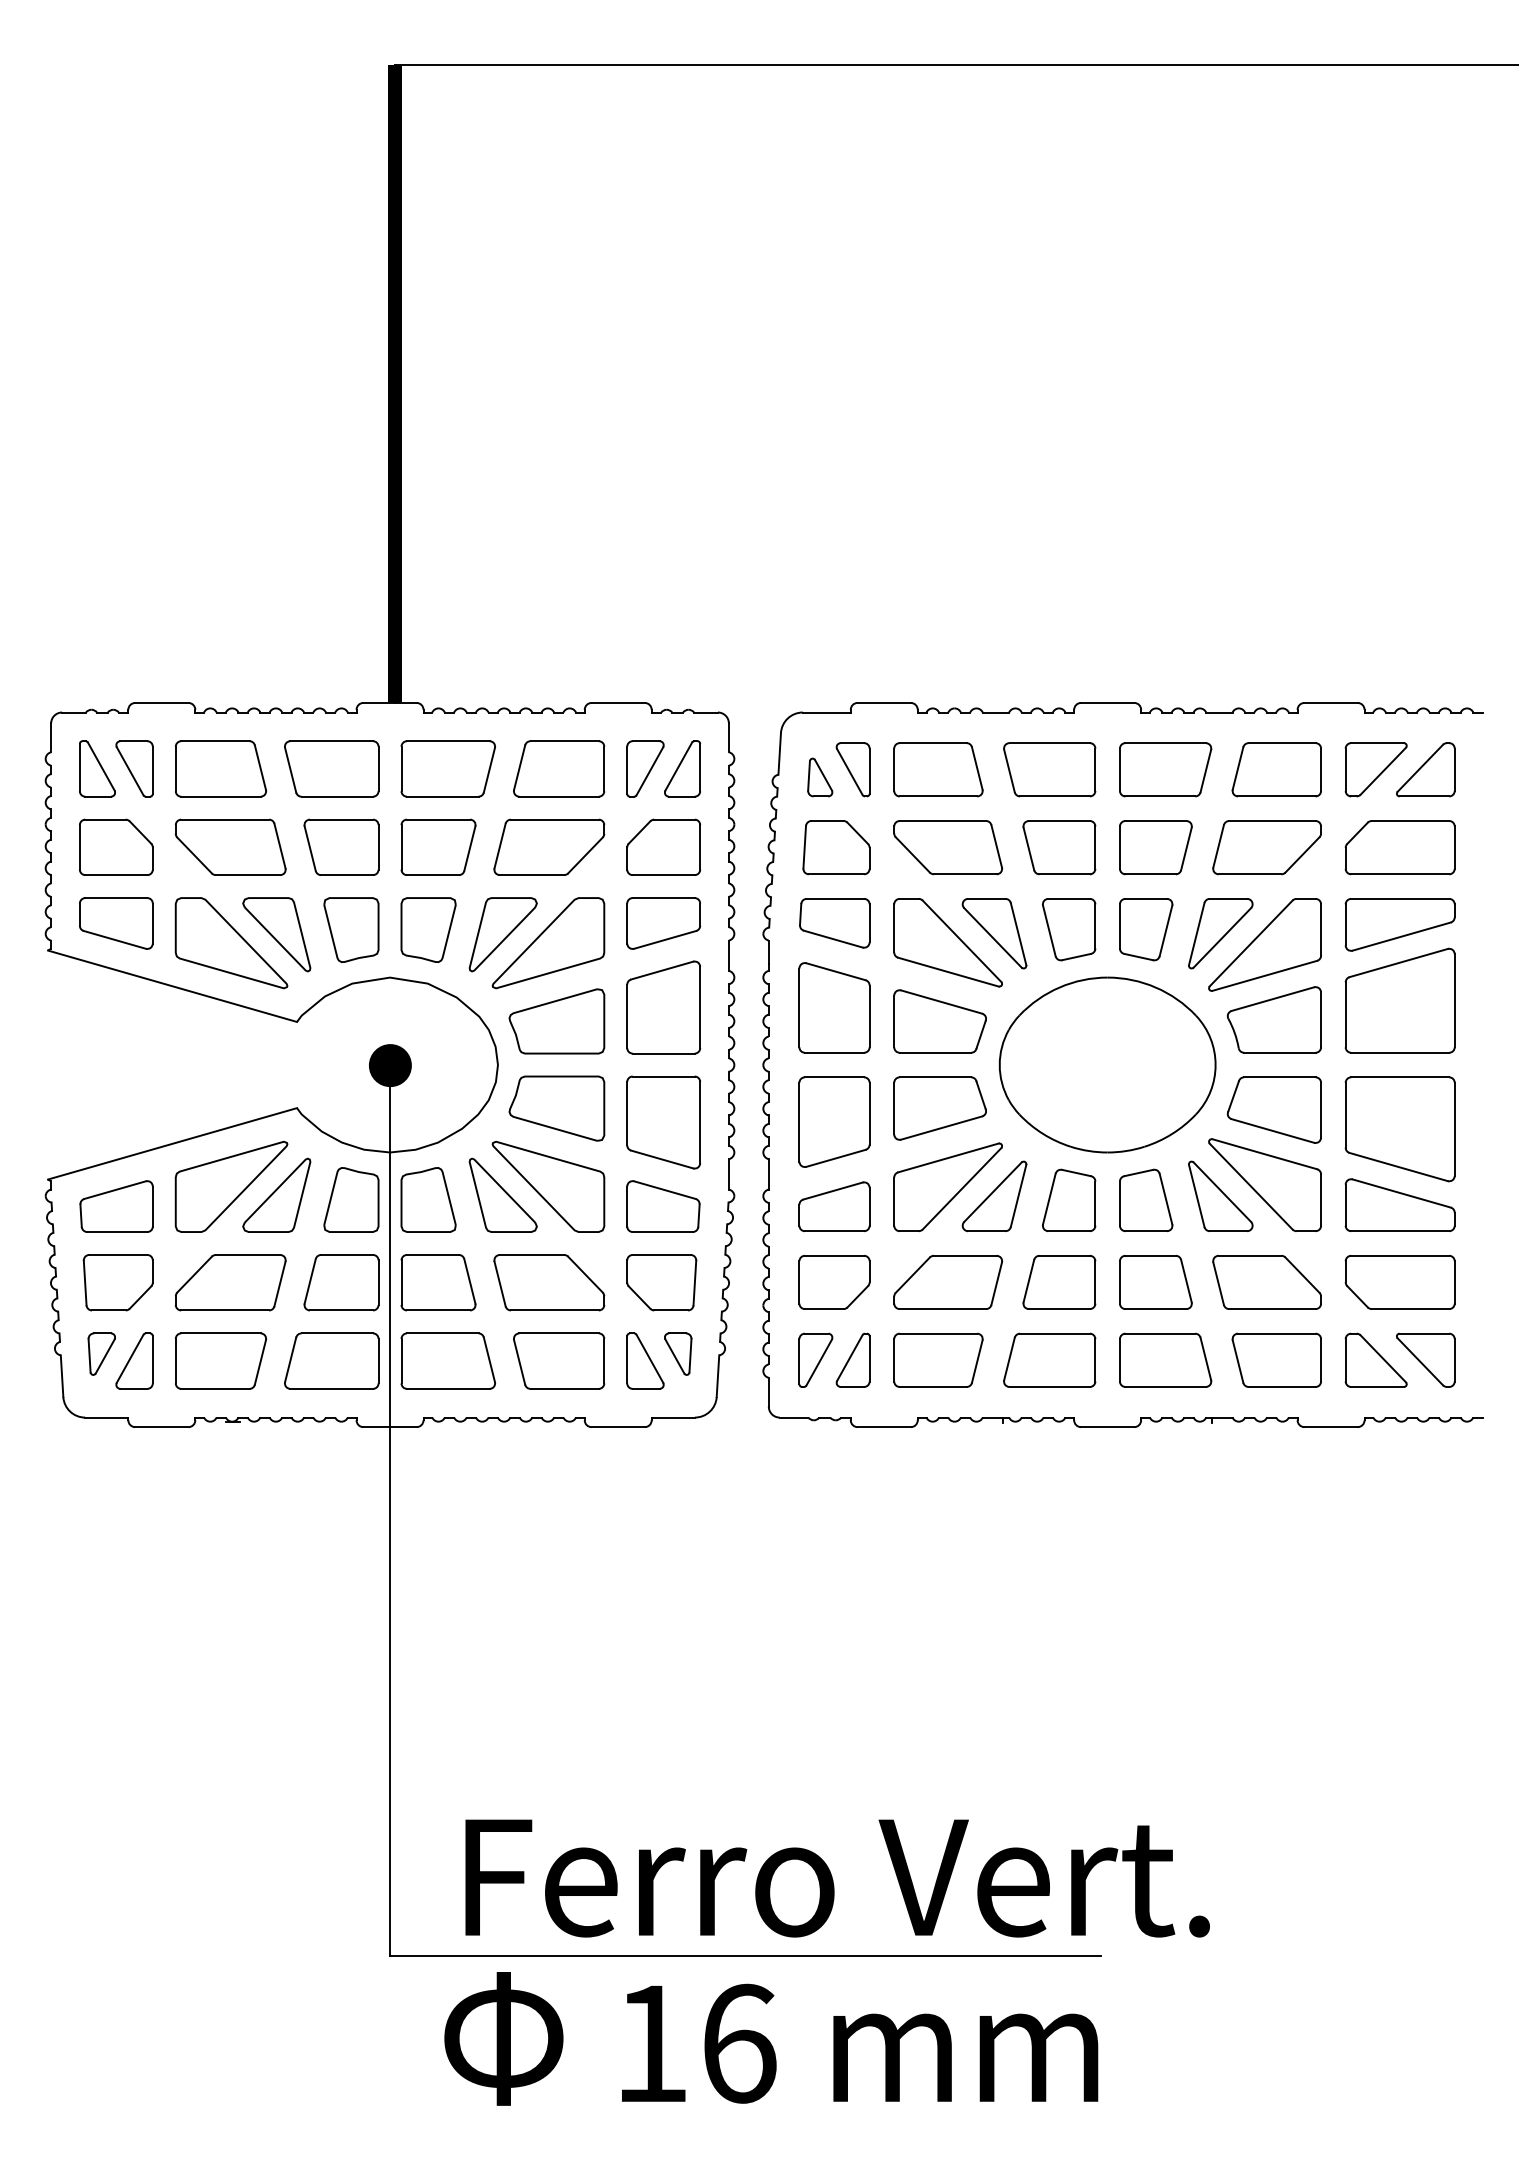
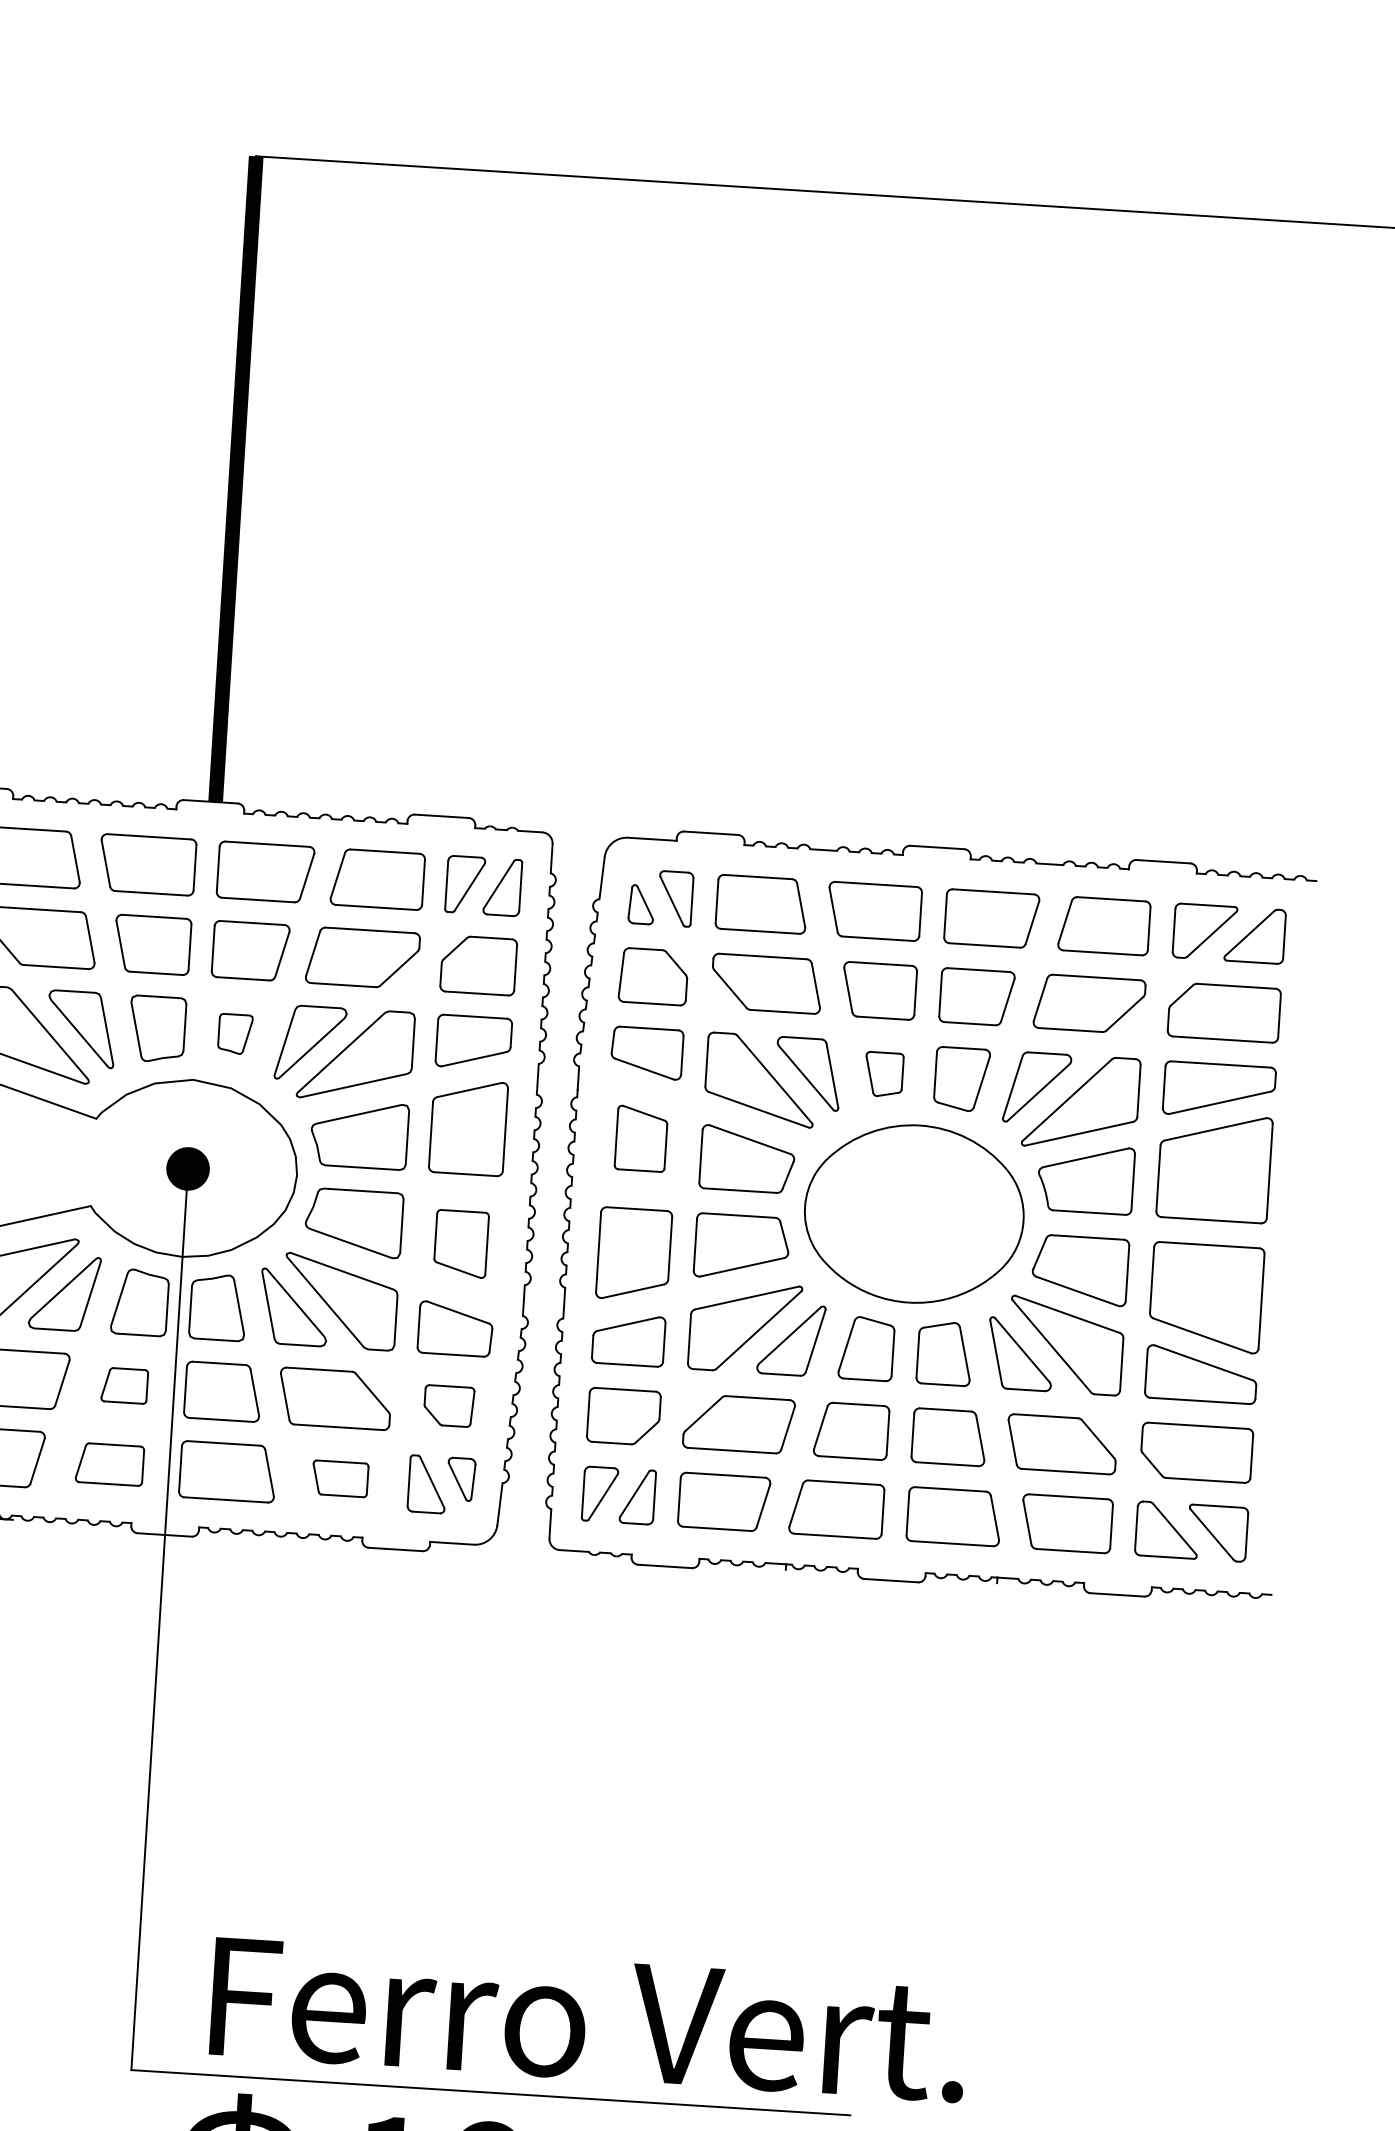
part: (428, 929) -> (235, 1033), size x0.6
part: (1069, 929) -> (884, 1074), size x0.7
part: (834, 1007) -> (641, 1138), size x0.7
part: (663, 1122) -> (460, 1243), size x0.7
part: (341, 1282) -> (124, 1385), size x0.6
part: (661, 1282) -> (448, 1405), size x0.7
part: (331, 1360) -> (109, 1463), size x0.7
part: (559, 1360) -> (340, 1478), size x0.6

